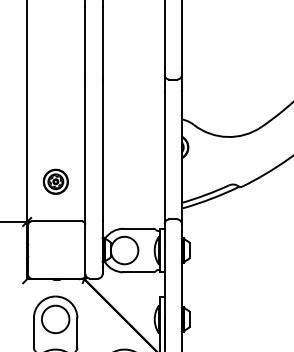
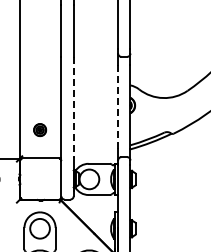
line: (102, 150) -> (73, 107), solid -> dashed
line: (165, 150) -> (118, 107), solid -> dashed
part: (54, 180) -> (39, 129), size x0.7

